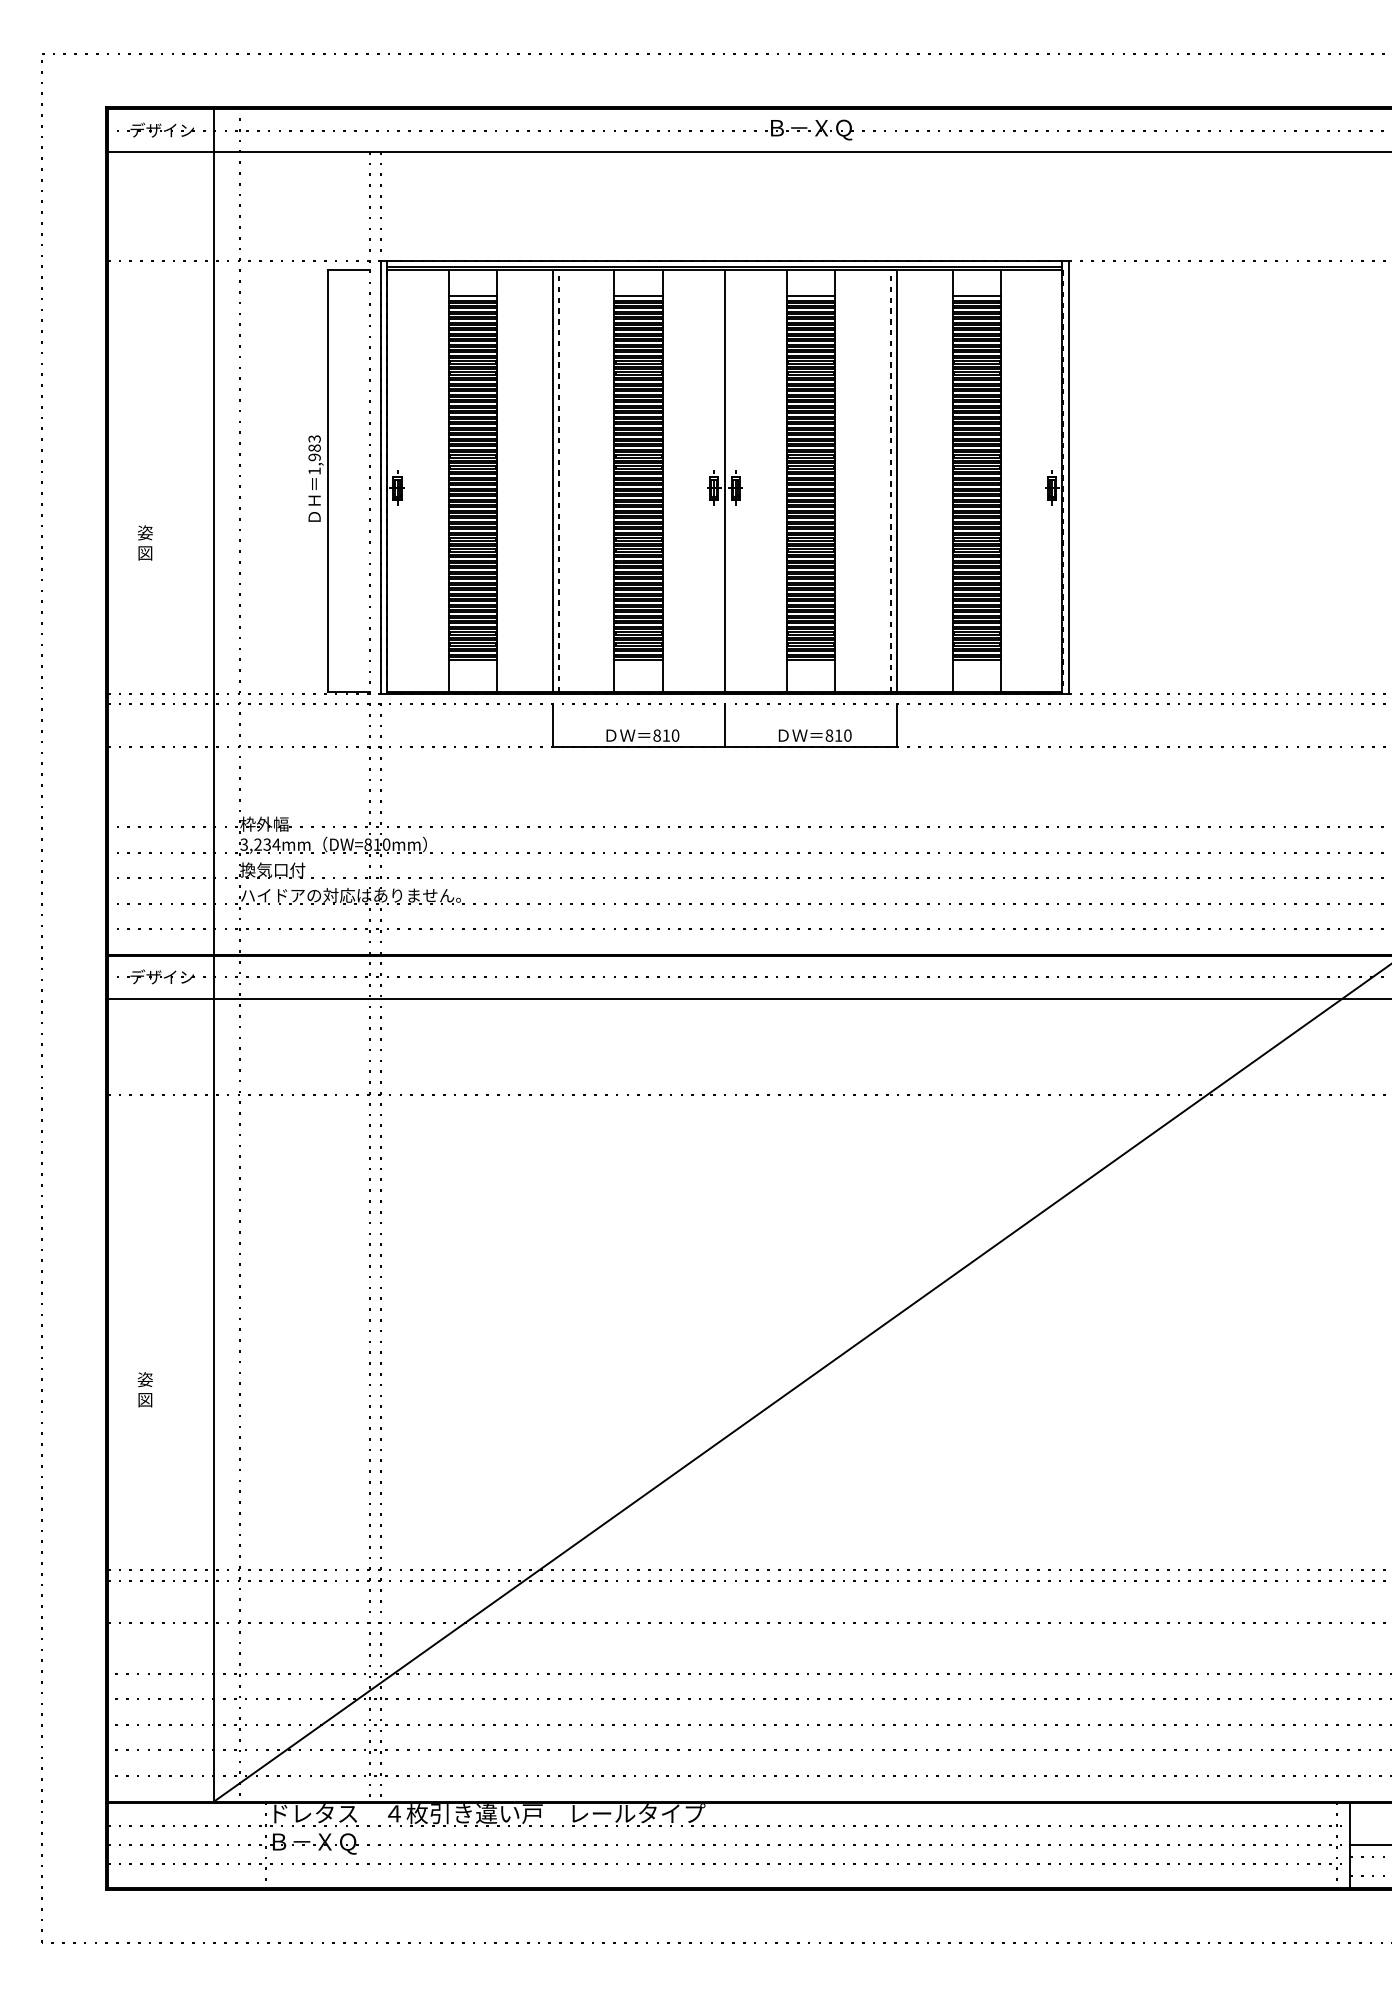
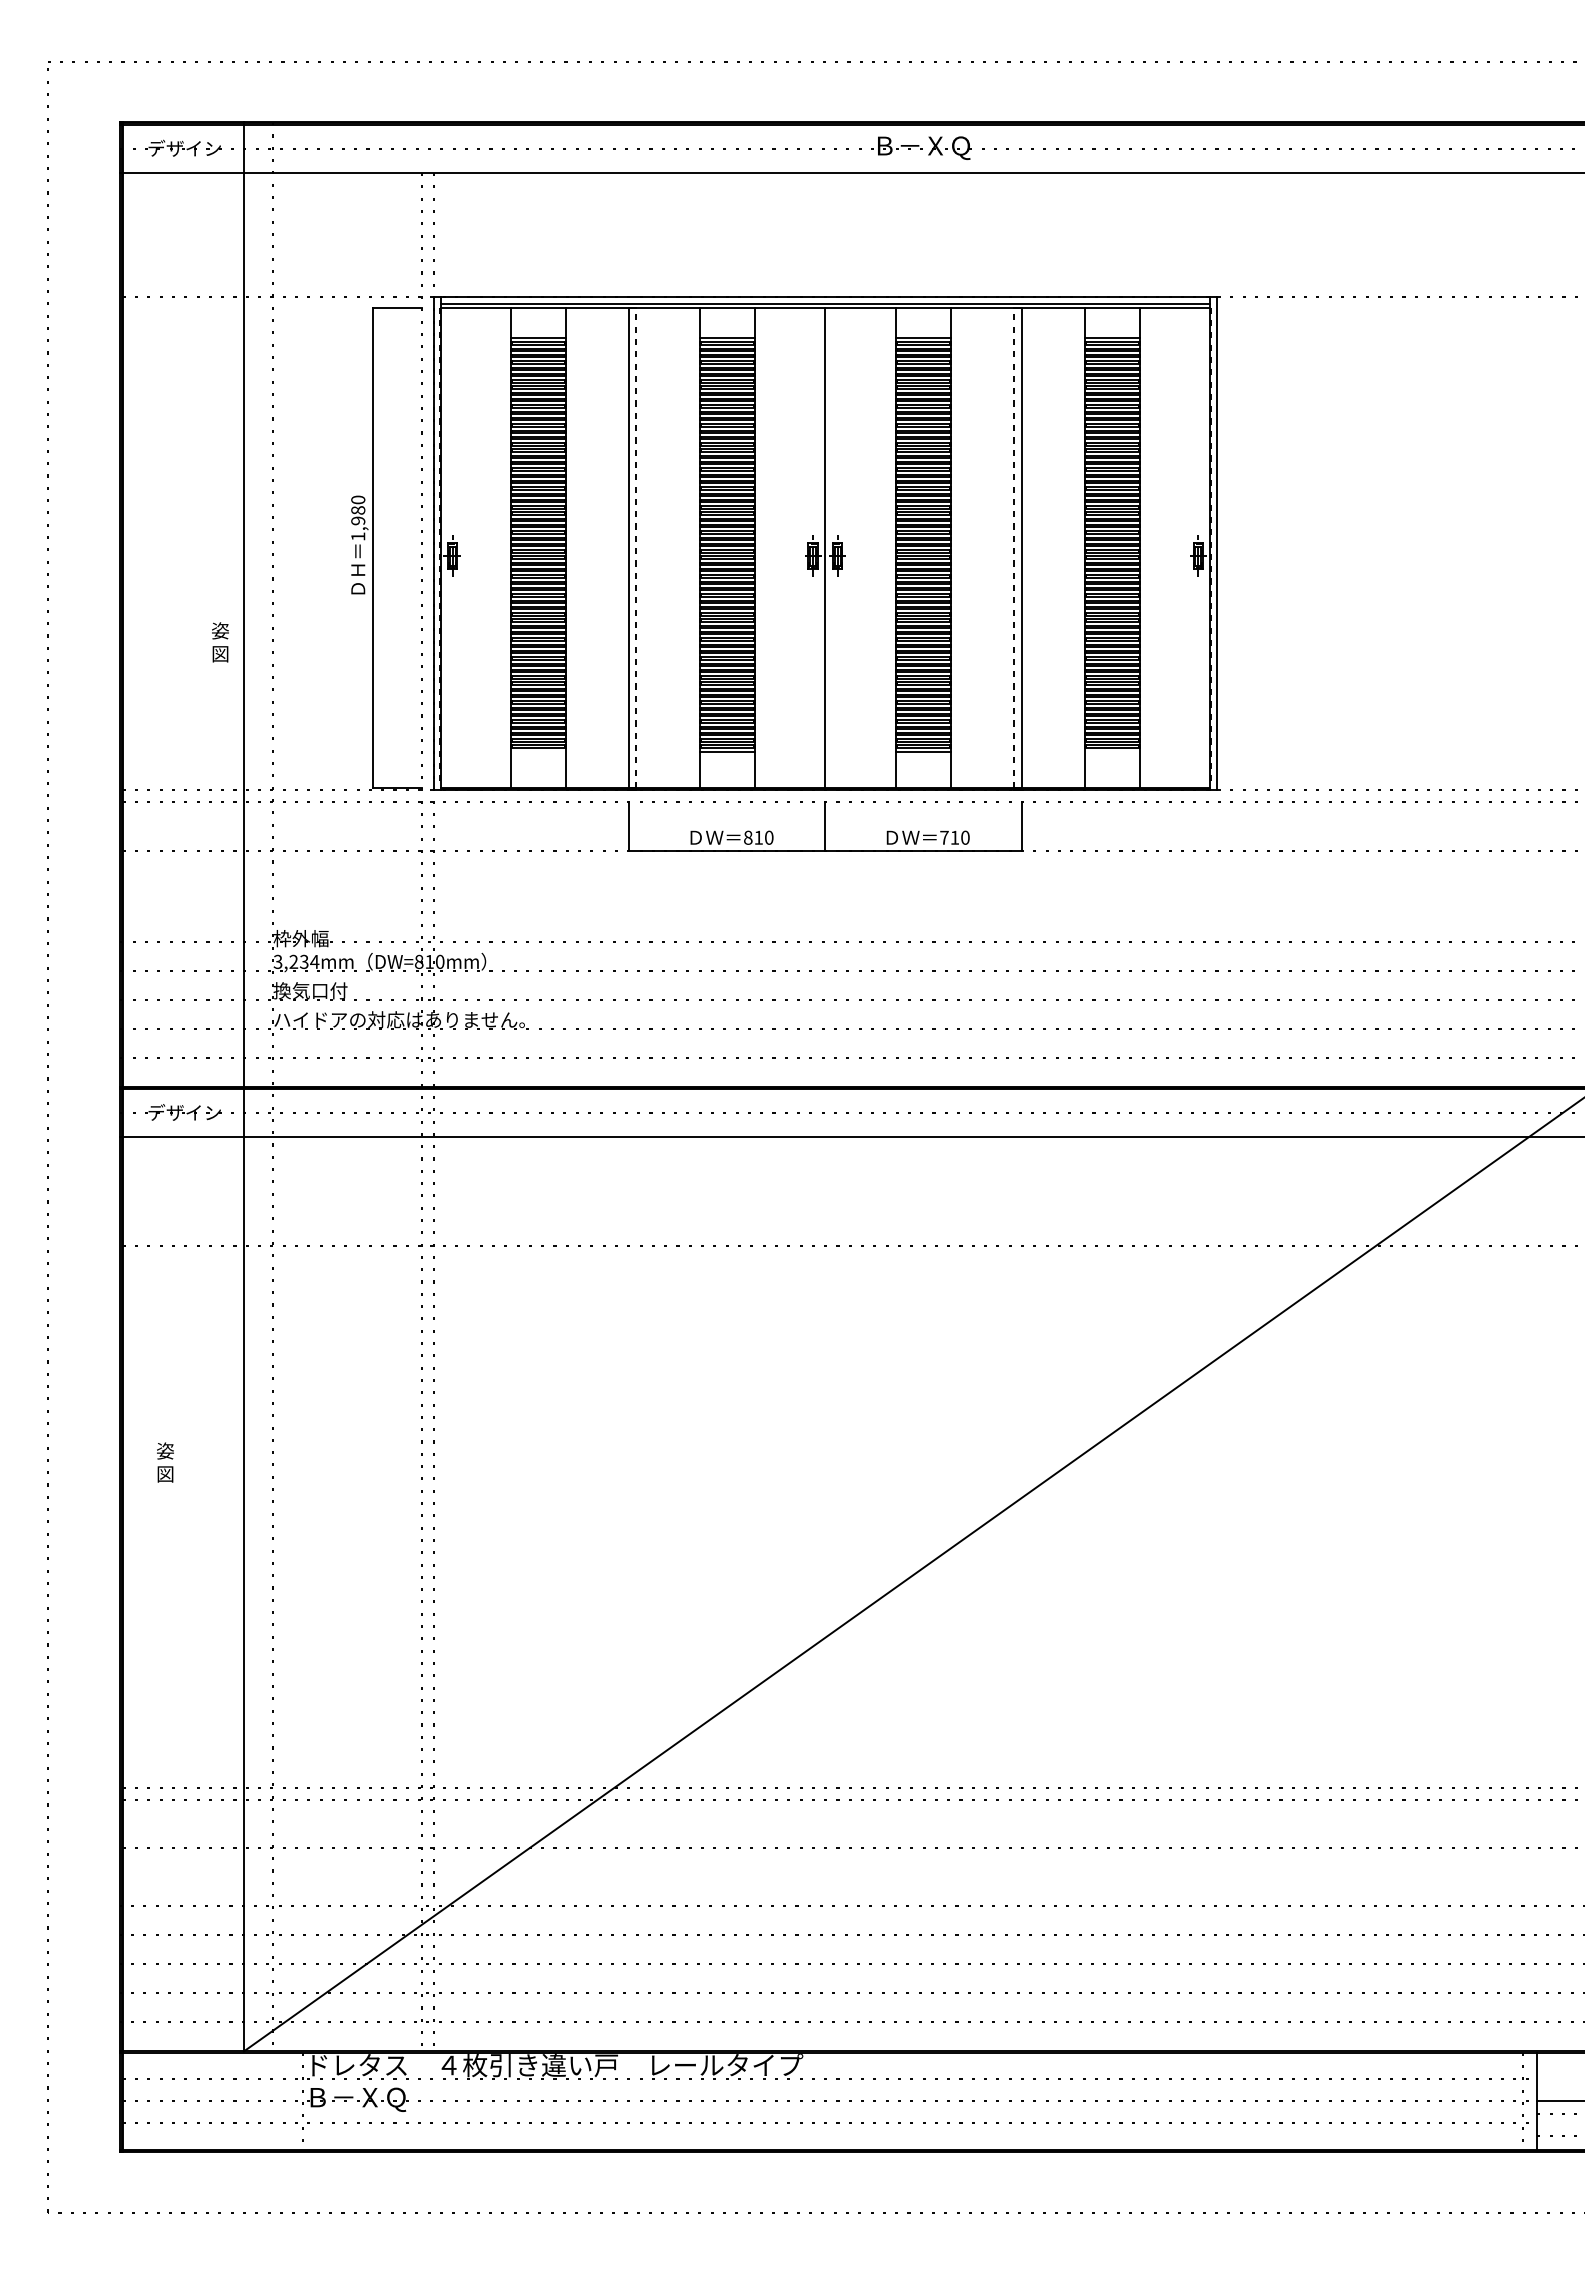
text: (314, 438) -> (358, 499), 1,983 -> 1,980
text: (145, 543) -> (220, 642), moved
line: (472, 659) -> (537, 751), removed
line: (977, 659) -> (1112, 751), removed
text: (829, 735) -> (944, 837), 810 -> 710
text: (145, 1389) -> (165, 1462), moved

